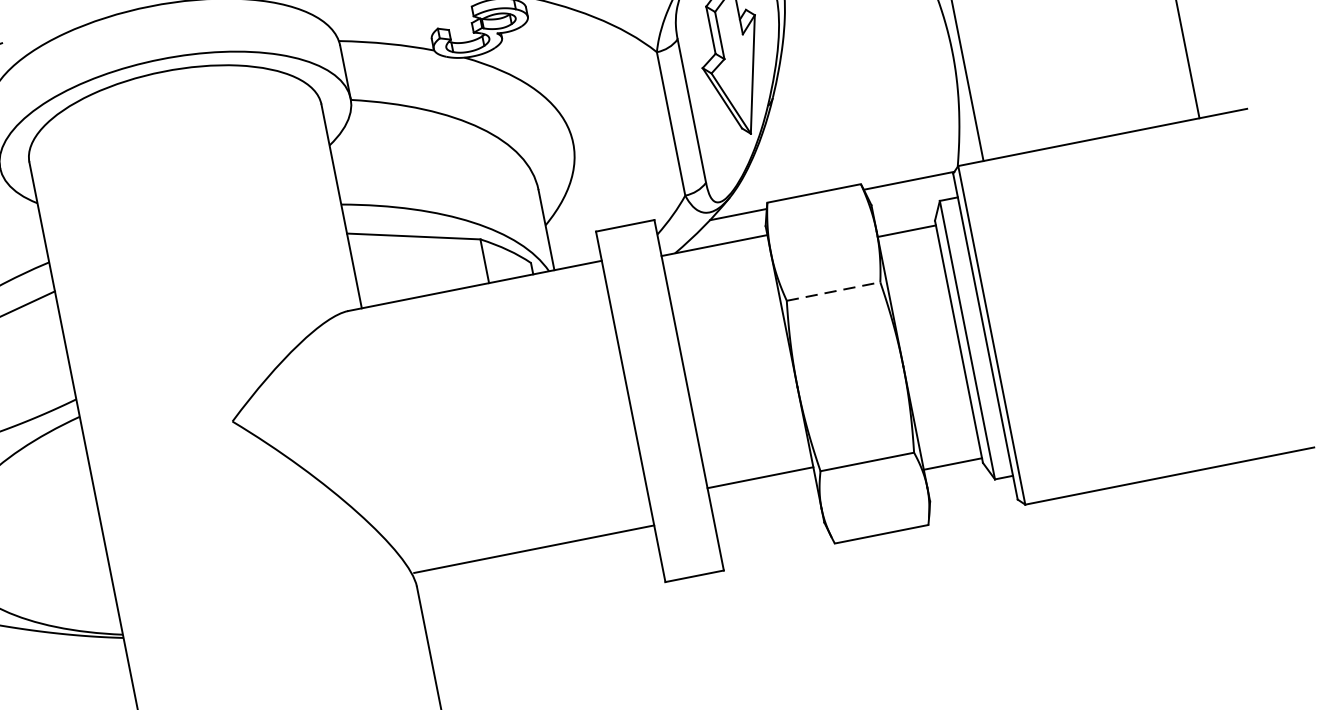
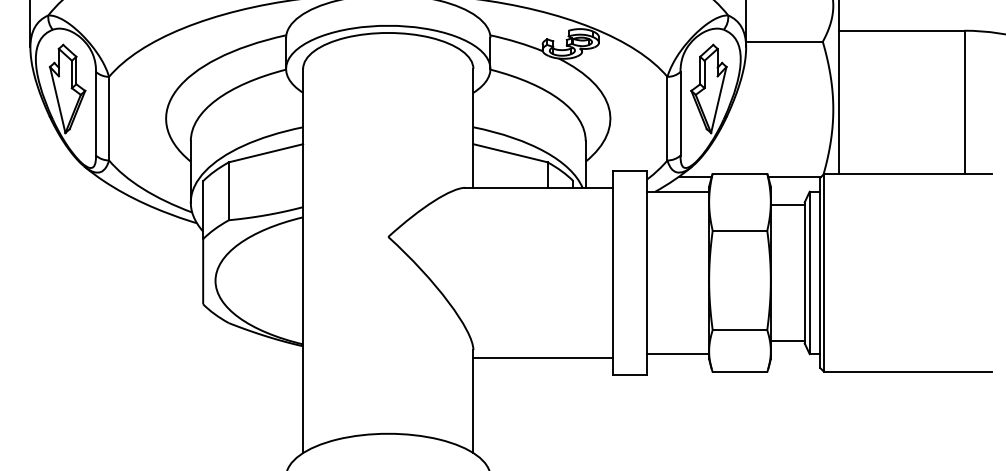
line: (834, 290) -> (740, 230), dashed -> solid
line: (760, 478) -> (678, 354), moved
line: (534, 549) -> (543, 358), moved

